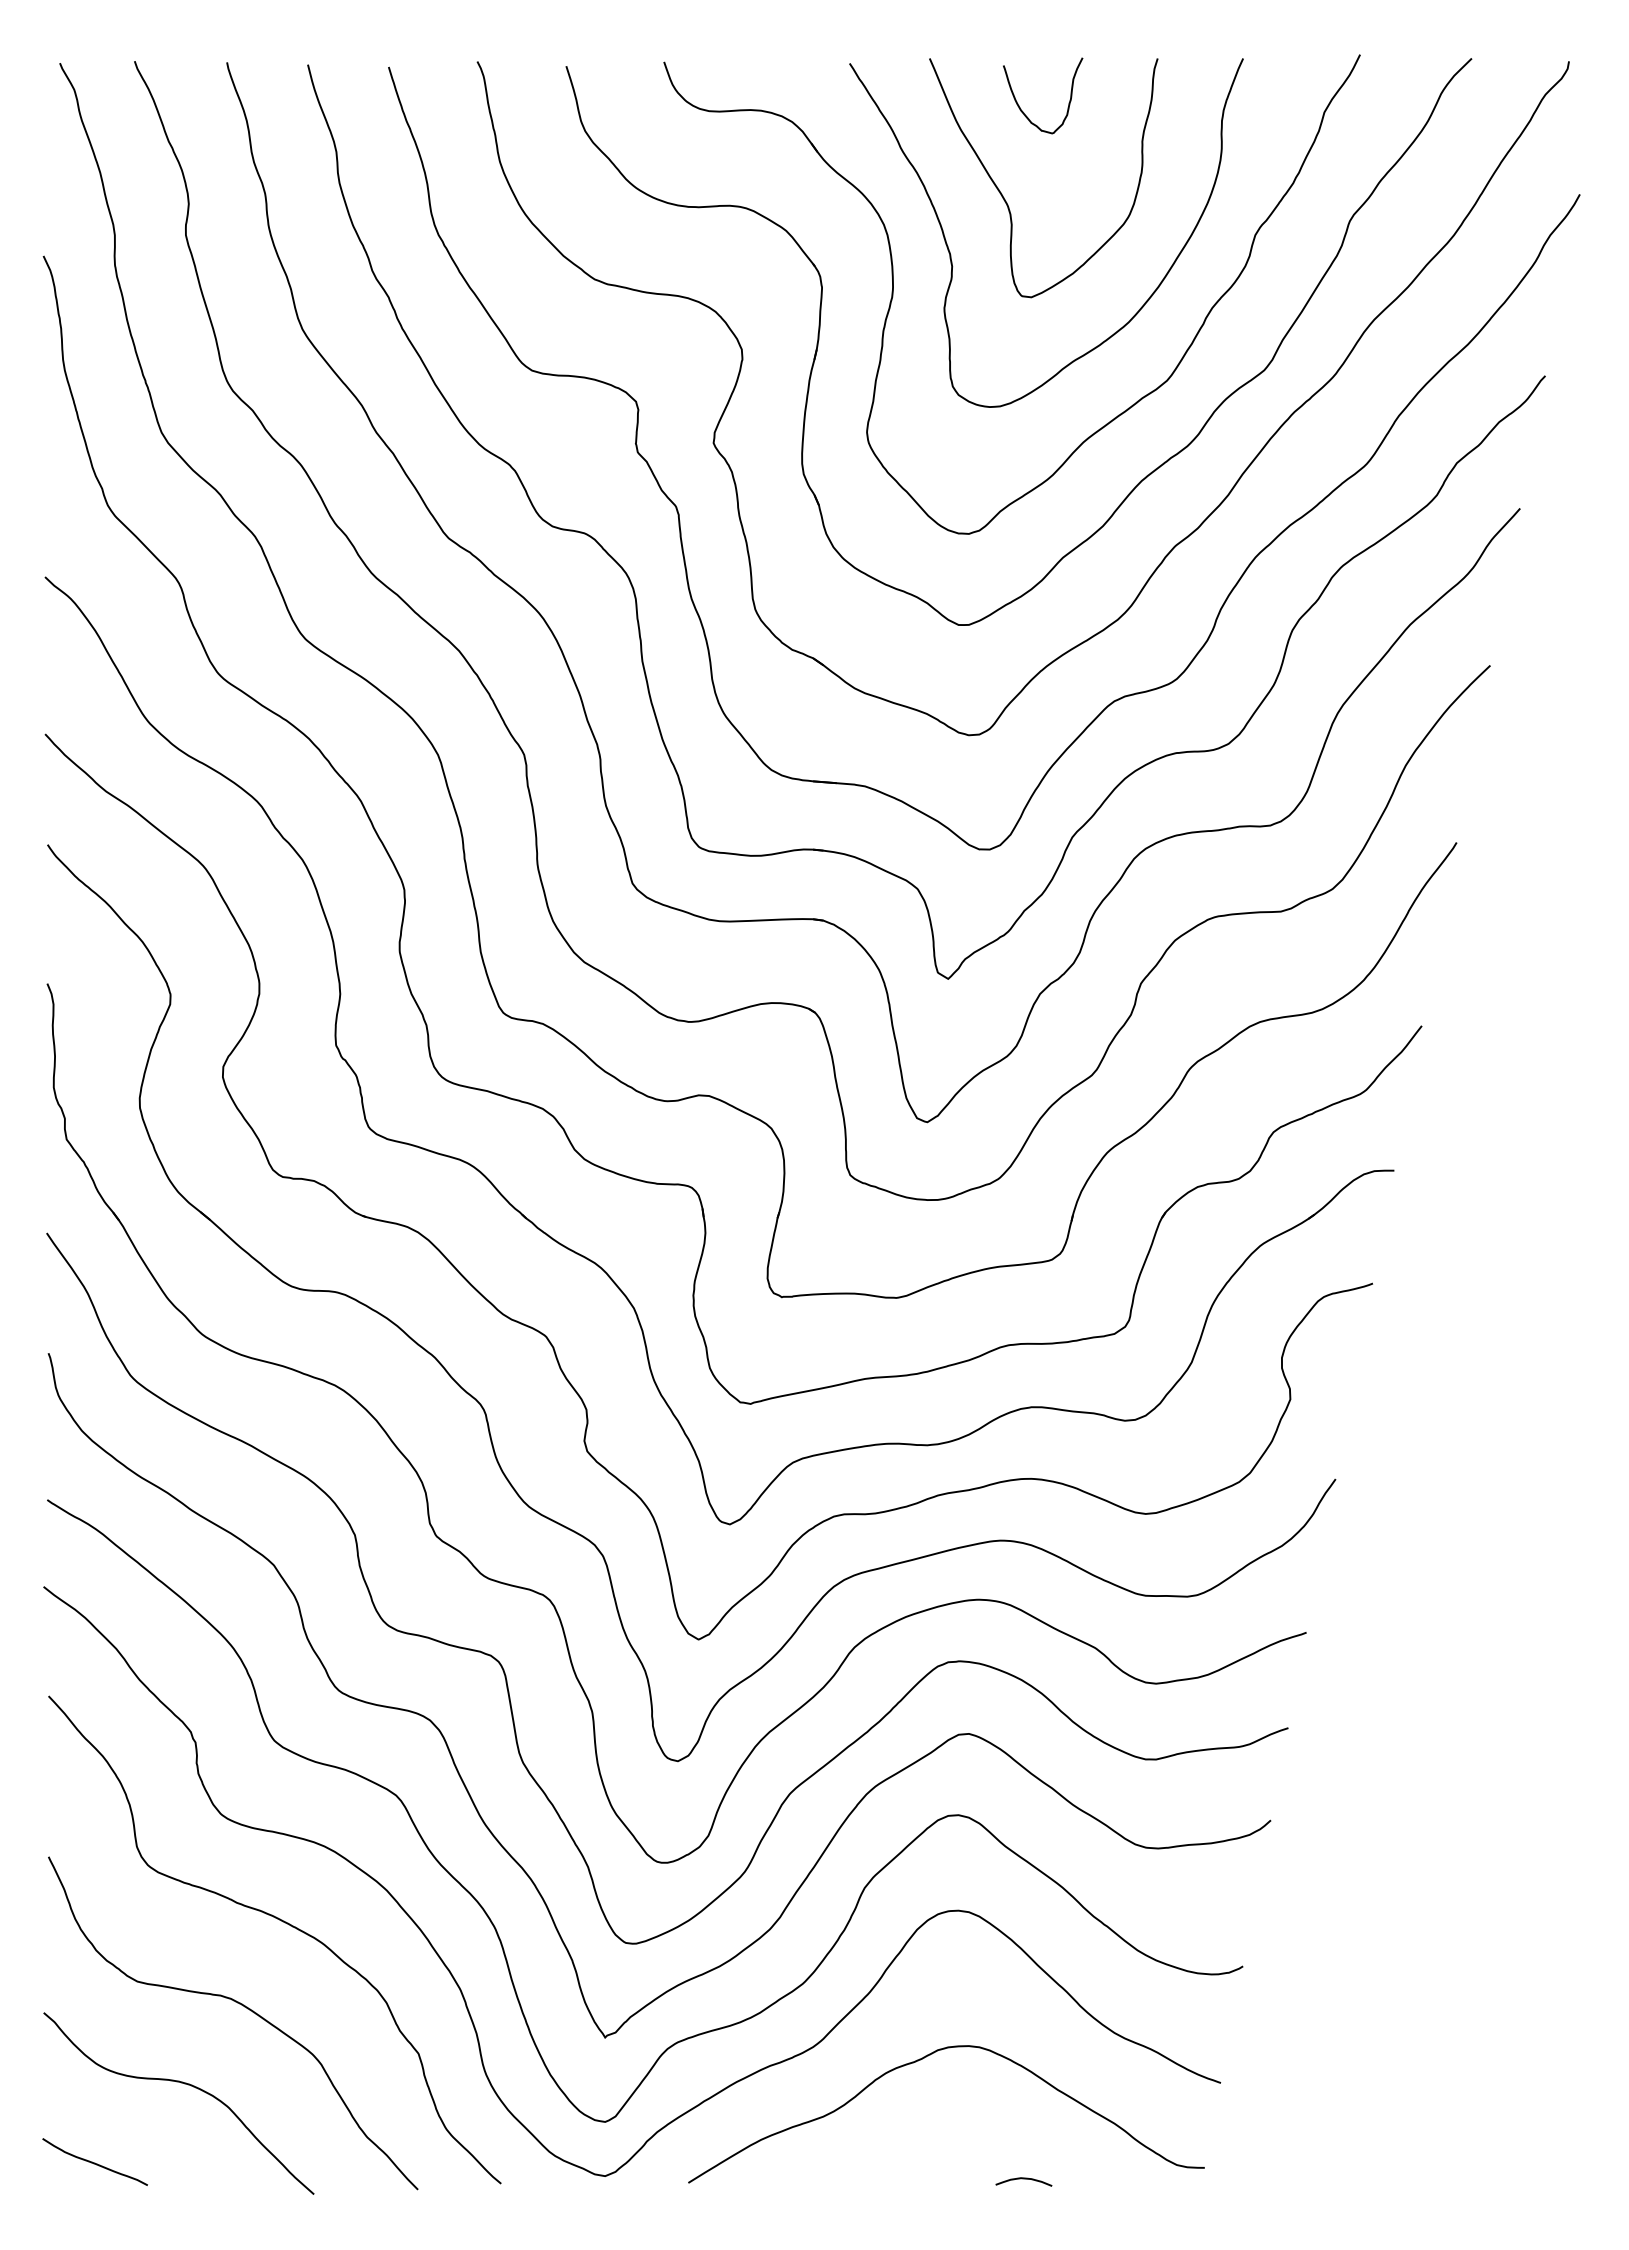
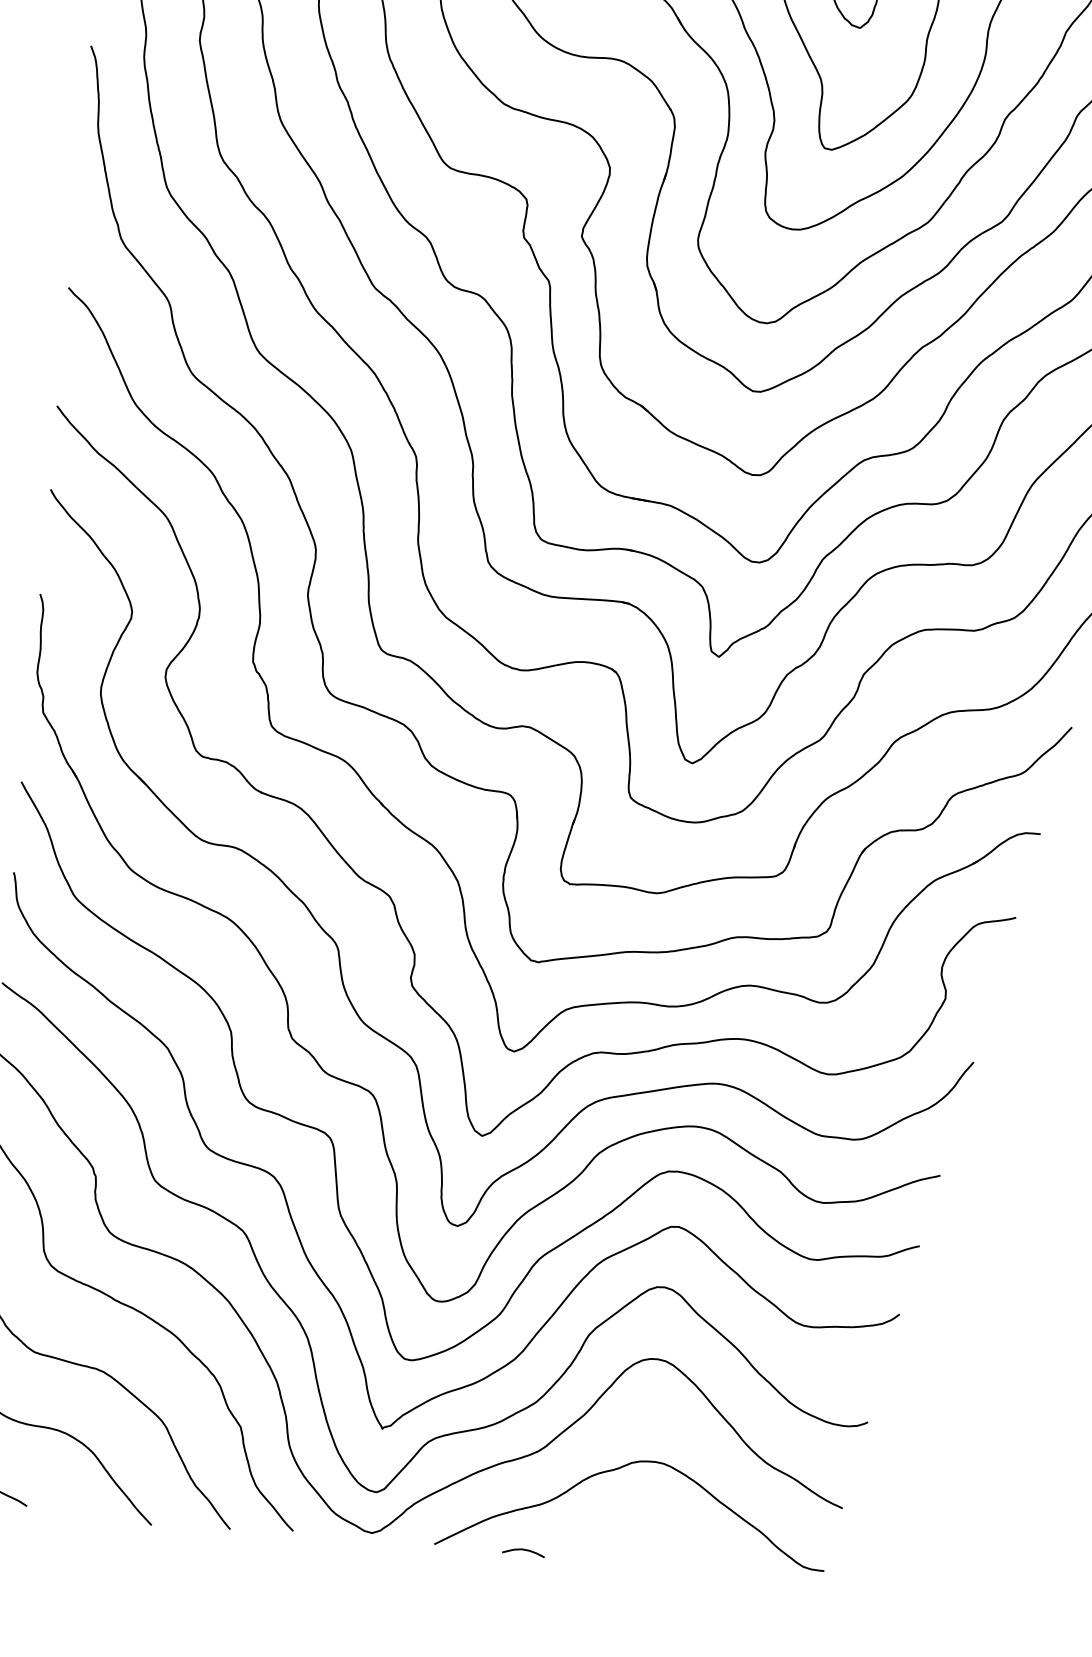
curve: (1023, 2179) -> (523, 1550), moved

